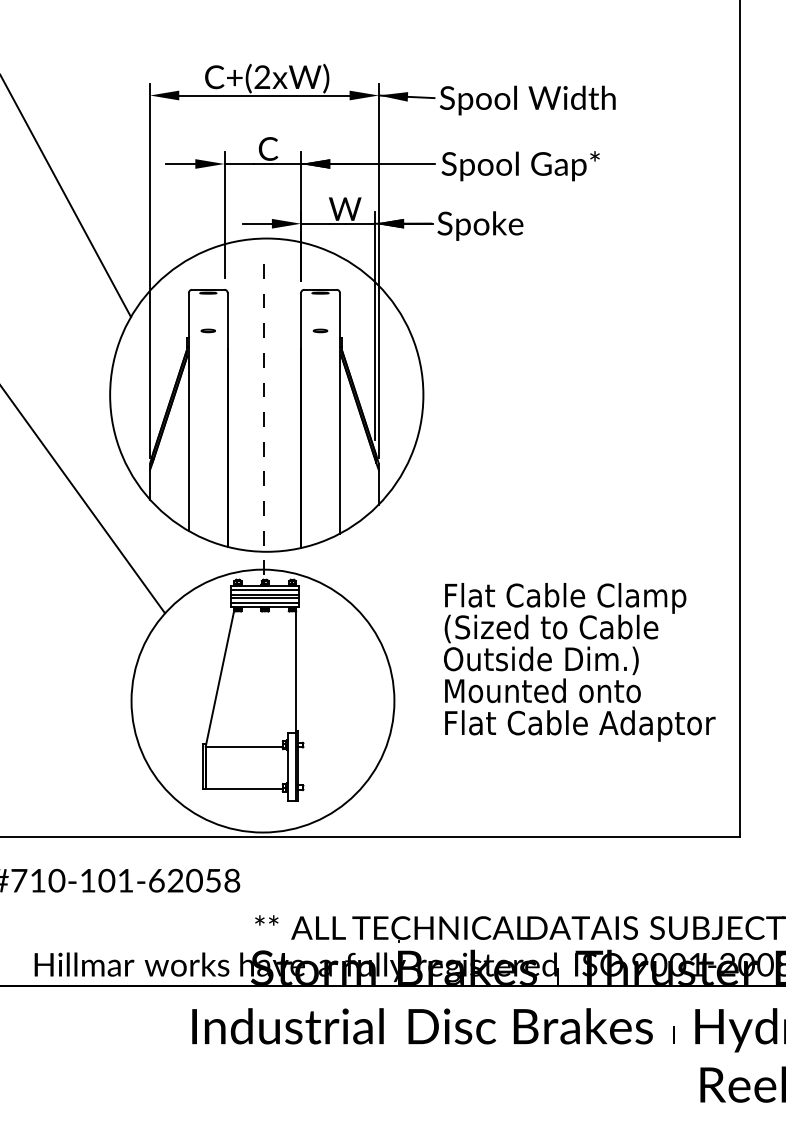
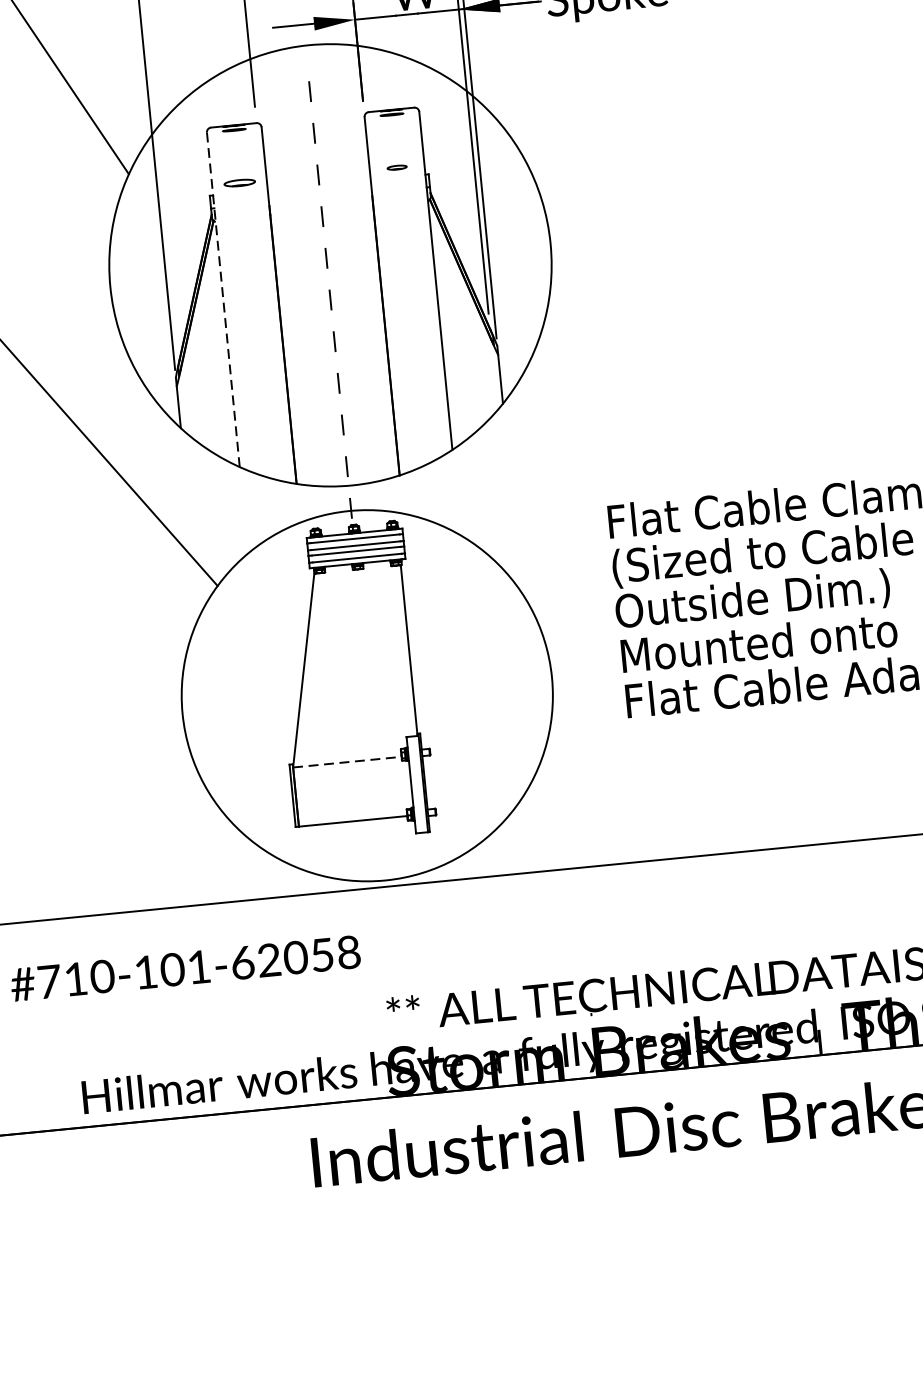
part: (207, 330) -> (238, 182), size x1.6
line: (188, 412) -> (222, 300), solid -> dashed
line: (244, 746) -> (347, 762), solid -> dashed

